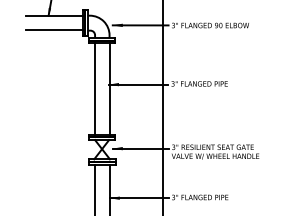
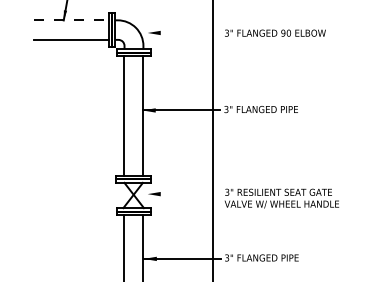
line: (54, 15) -> (71, 20), solid -> dashed
line: (140, 24) -> (183, 32), removed
line: (140, 148) -> (183, 194), removed

